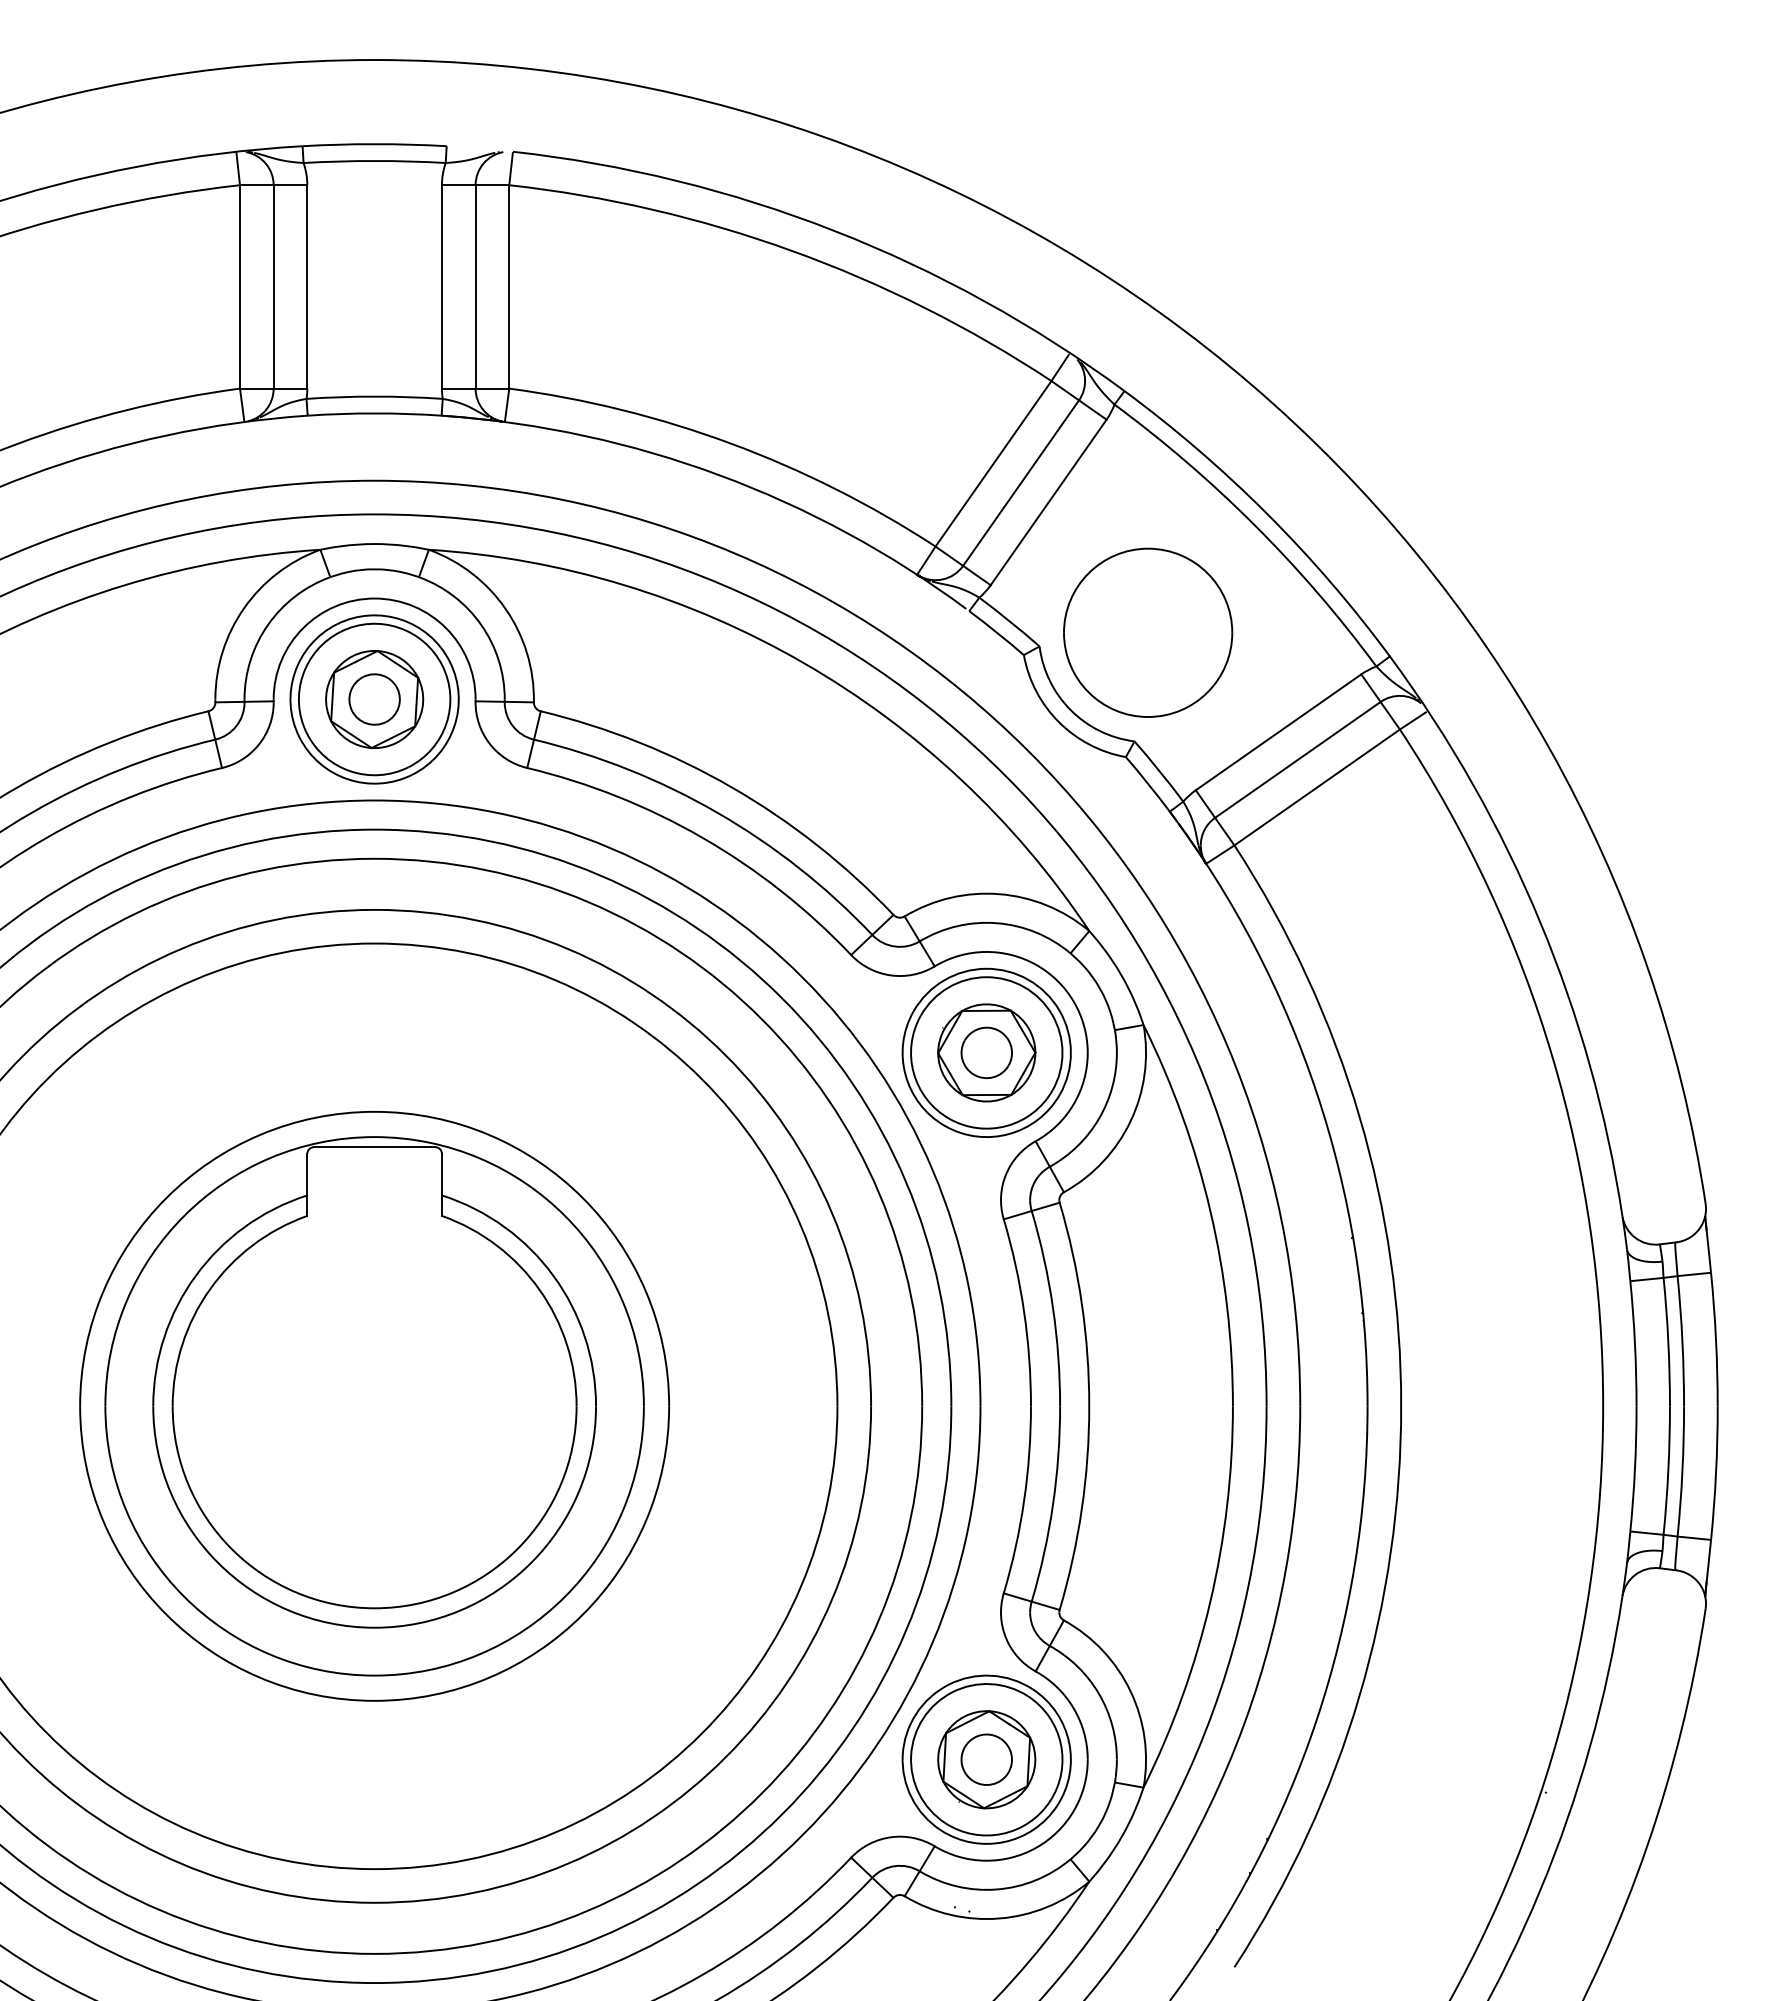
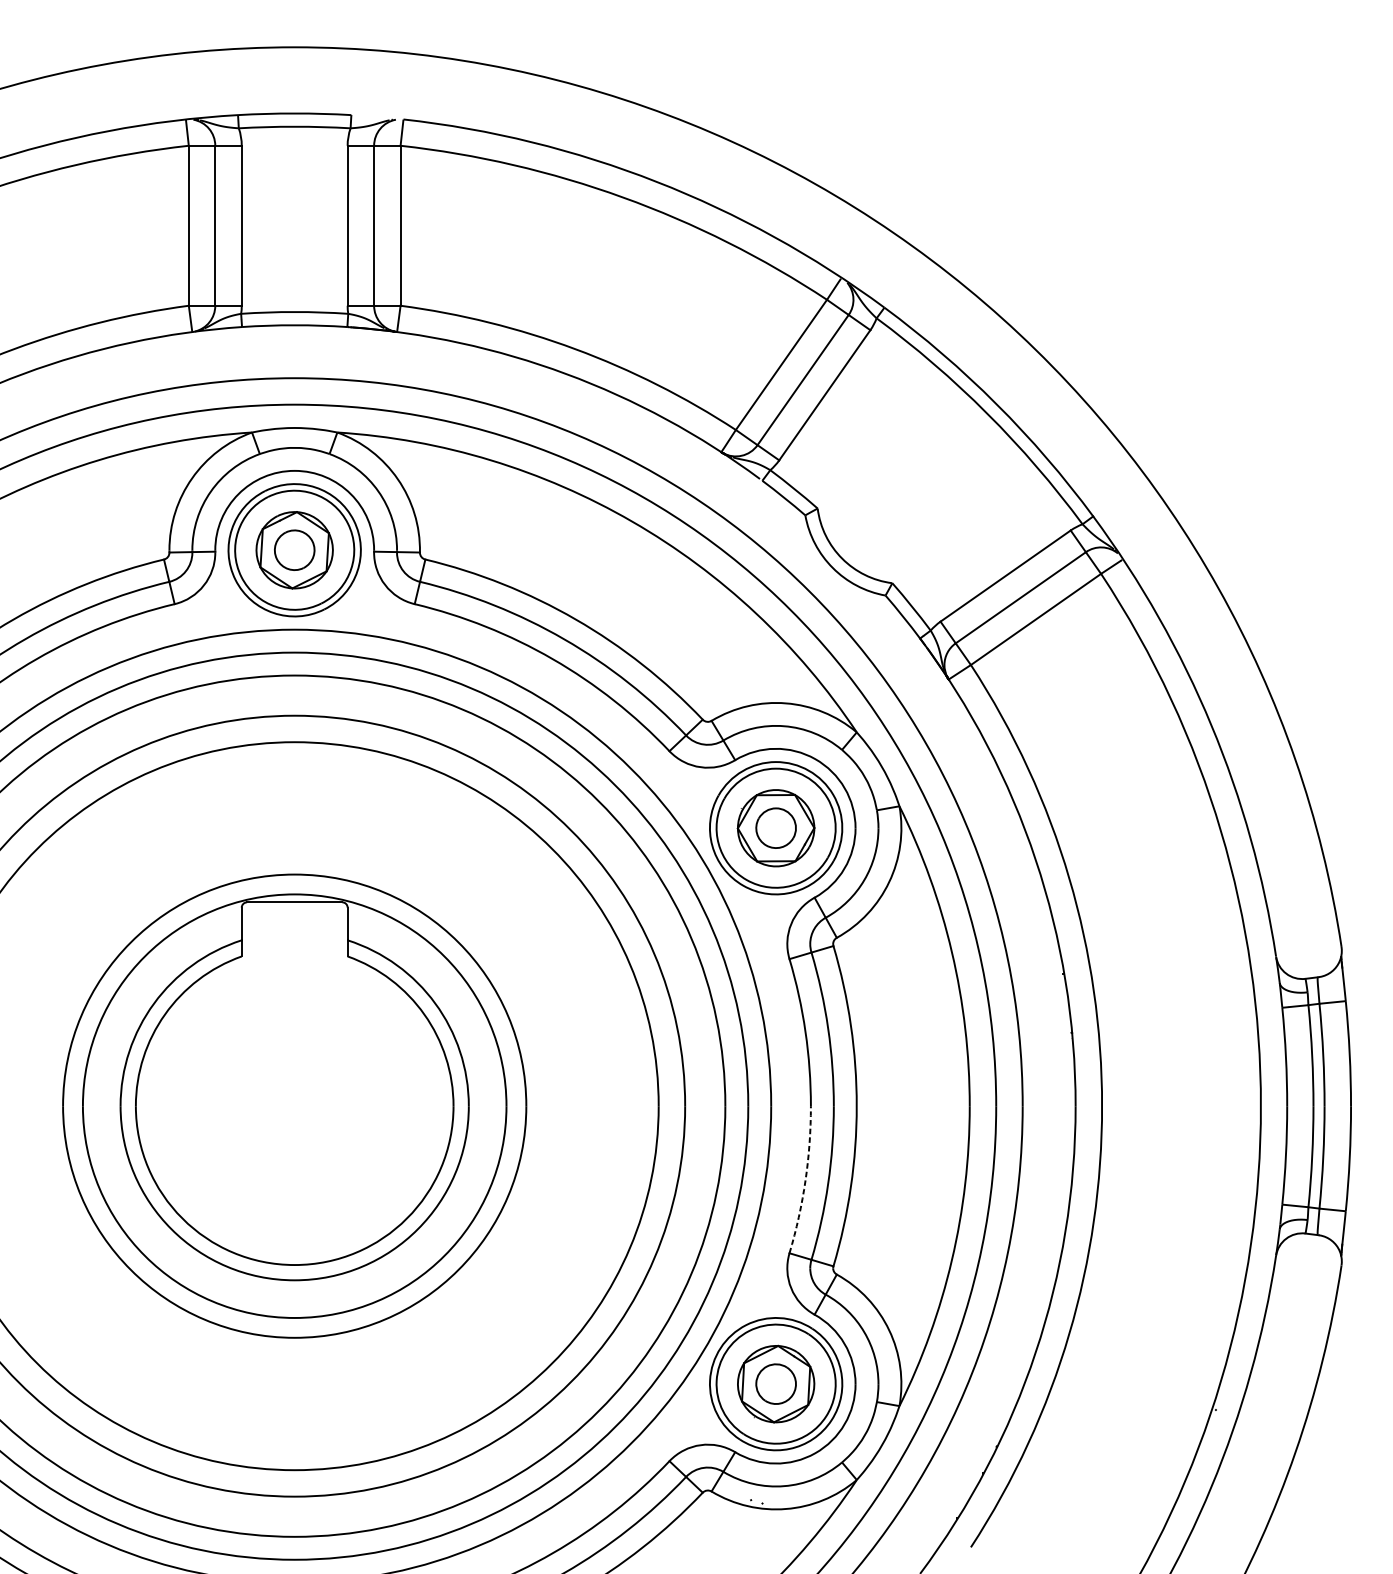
part: (1148, 632) -> (903, 497), removed
arc: (1024, 1500) -> (805, 1180), solid -> dashed

